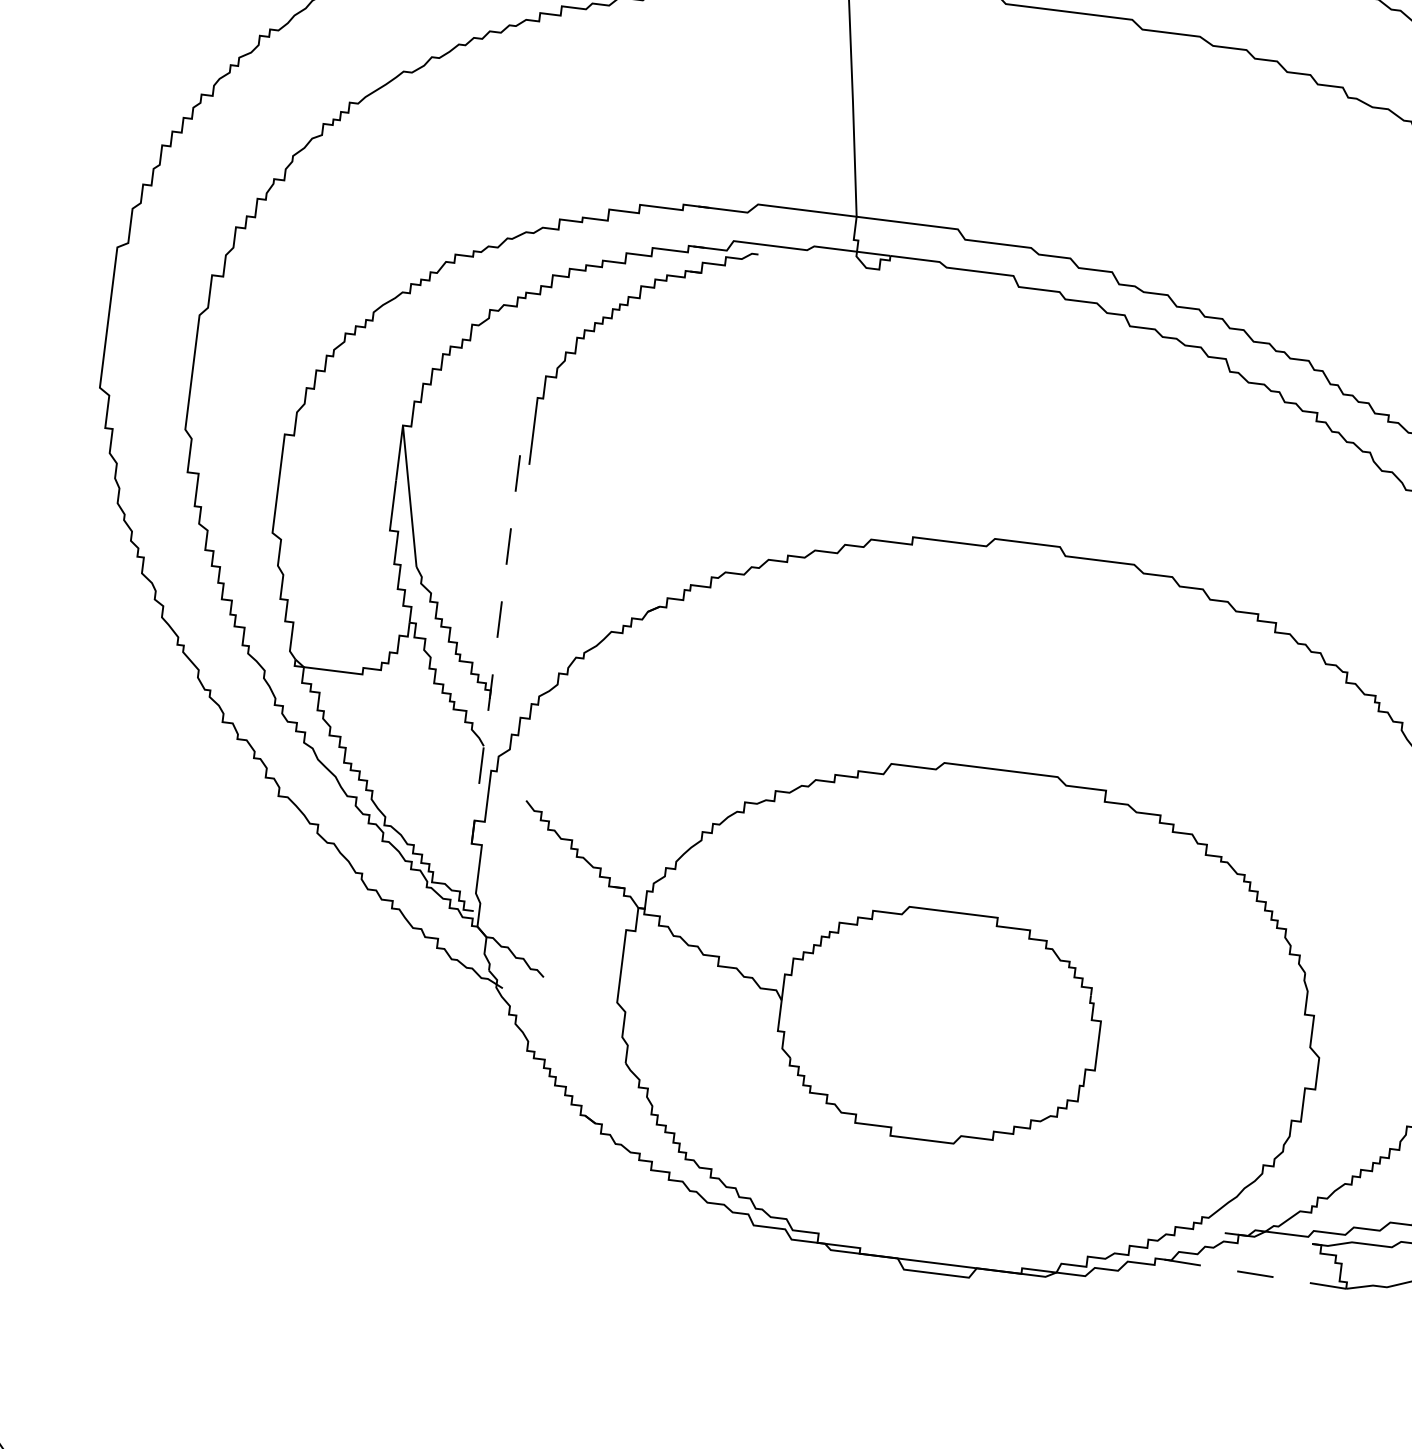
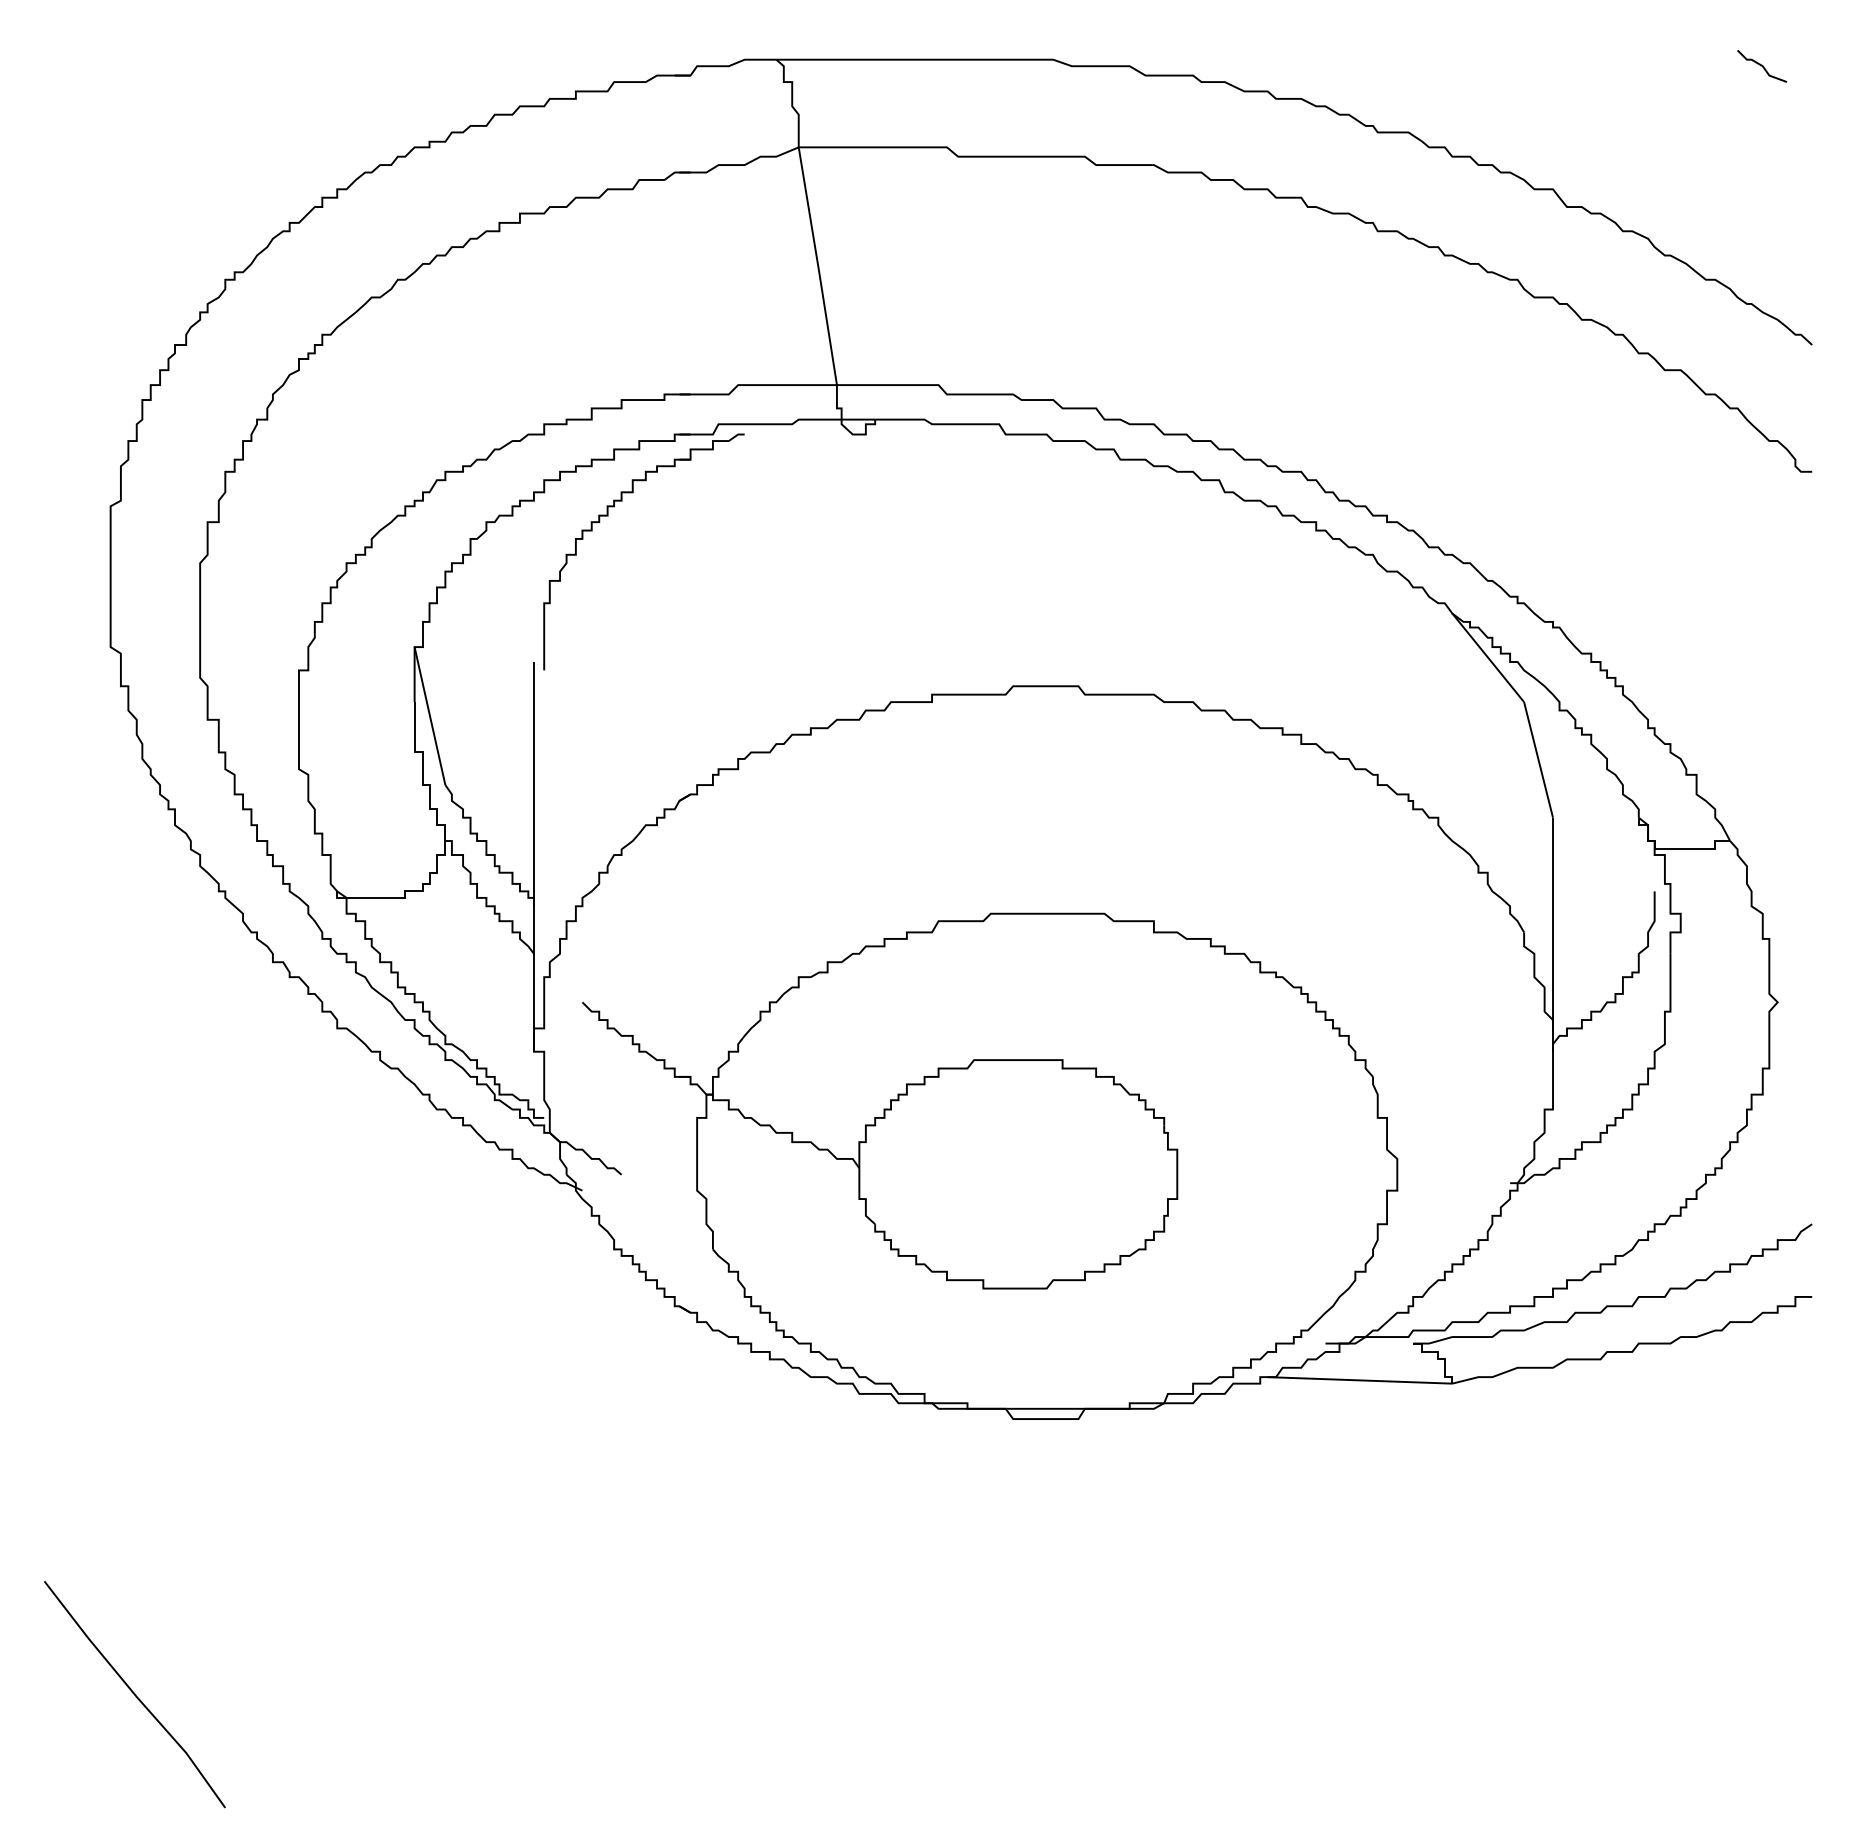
line: (495, 649) -> (533, 856), dashed -> solid
line: (1254, 1274) -> (1359, 1380), dashed -> solid

